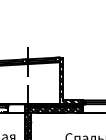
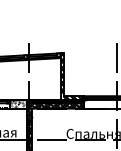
hatch: (17, 108) -> (18, 104), added

